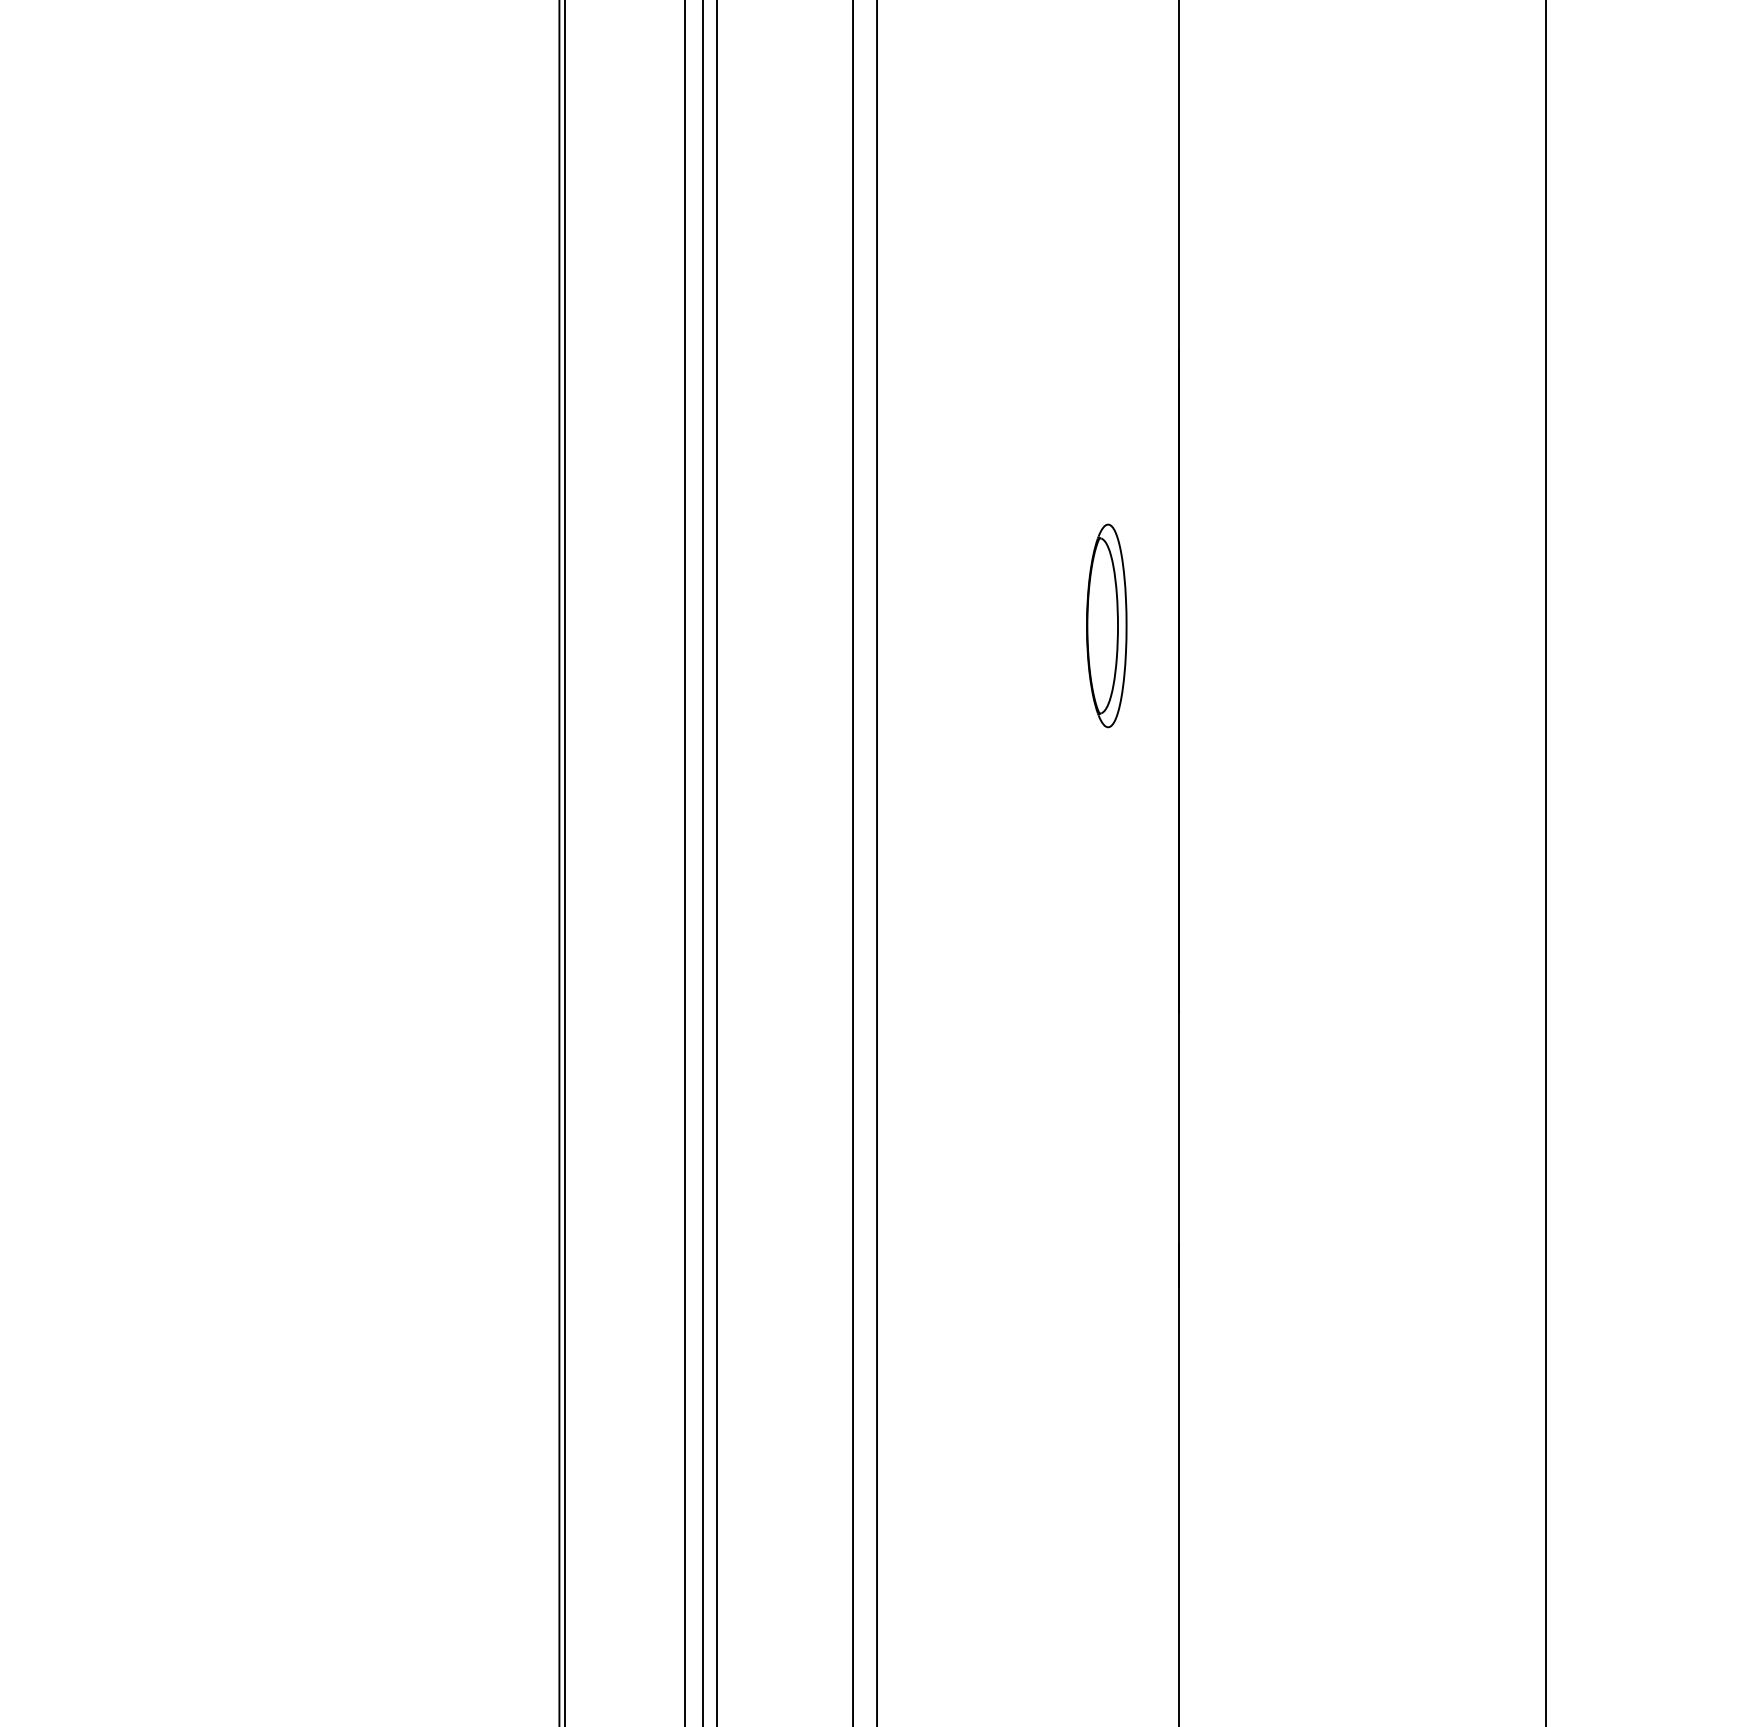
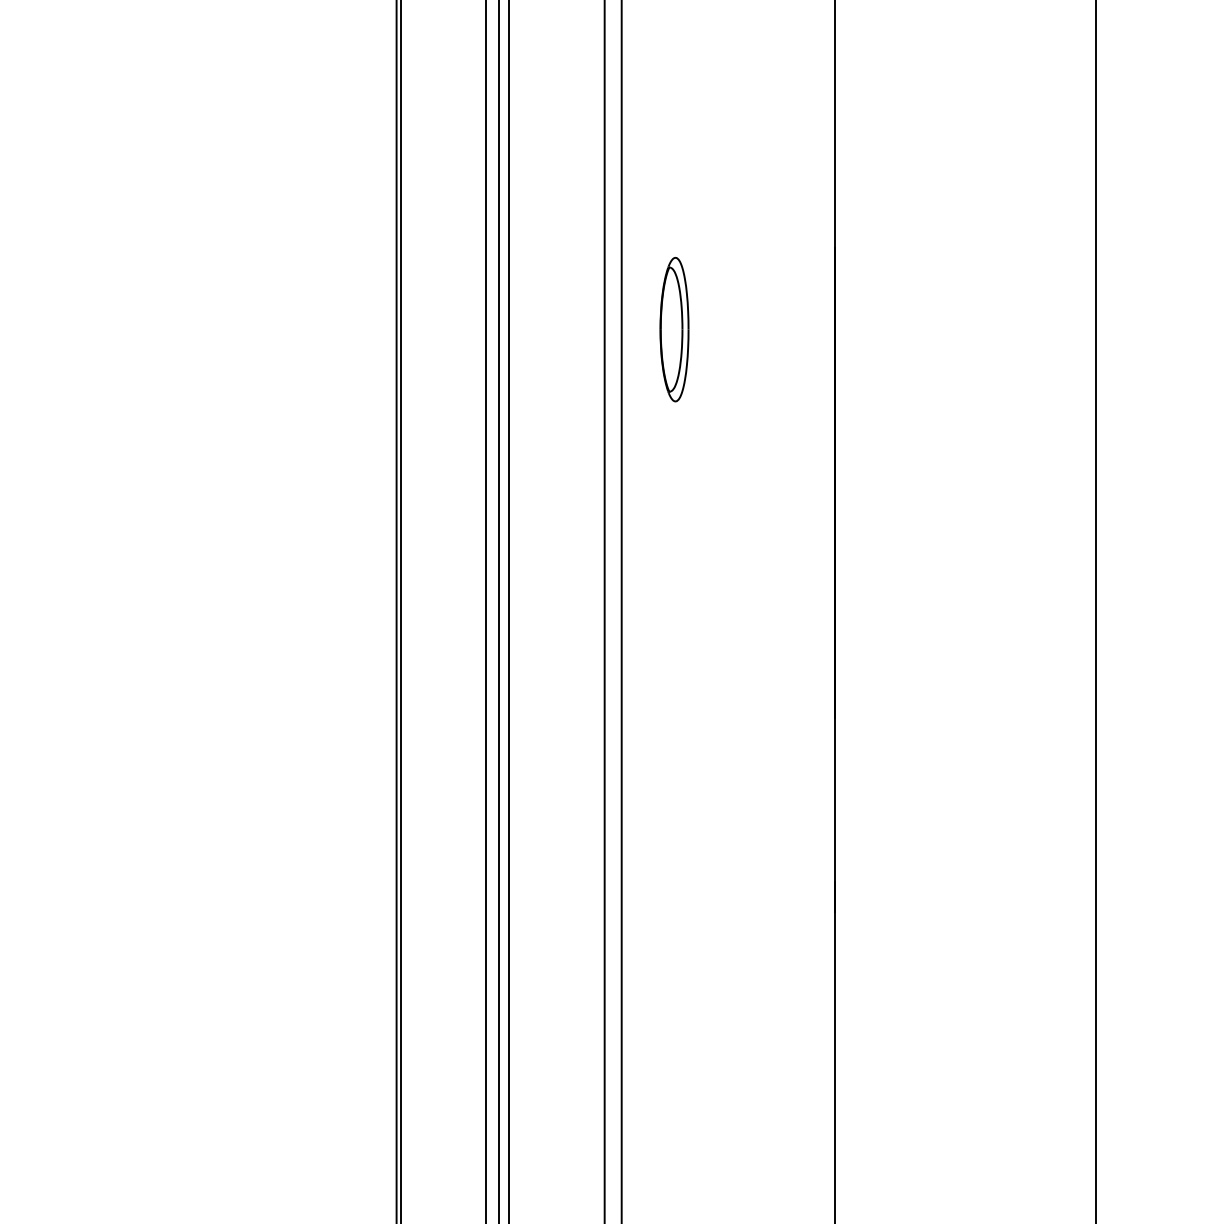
part: (1106, 625) -> (674, 329), moved

